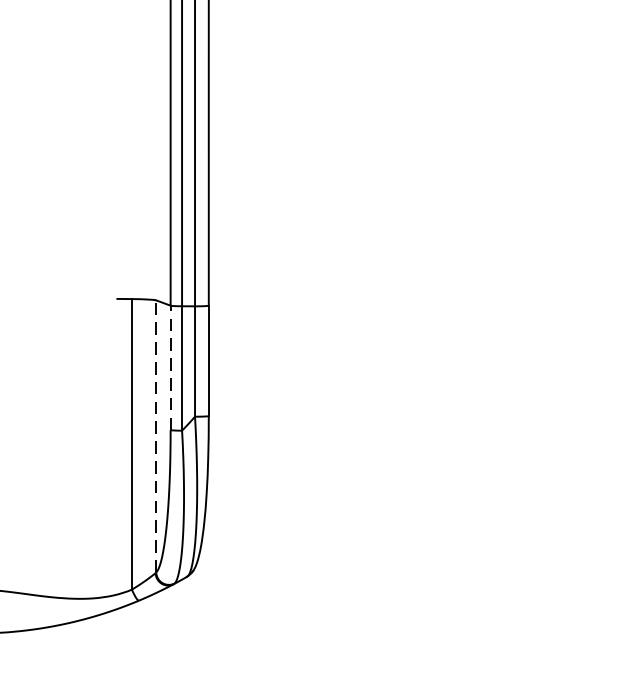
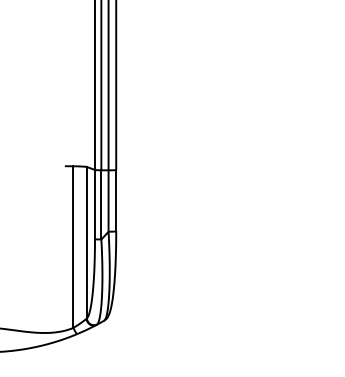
line: (171, 367) -> (95, 204), dashed -> solid
line: (157, 436) -> (87, 242), dashed -> solid

